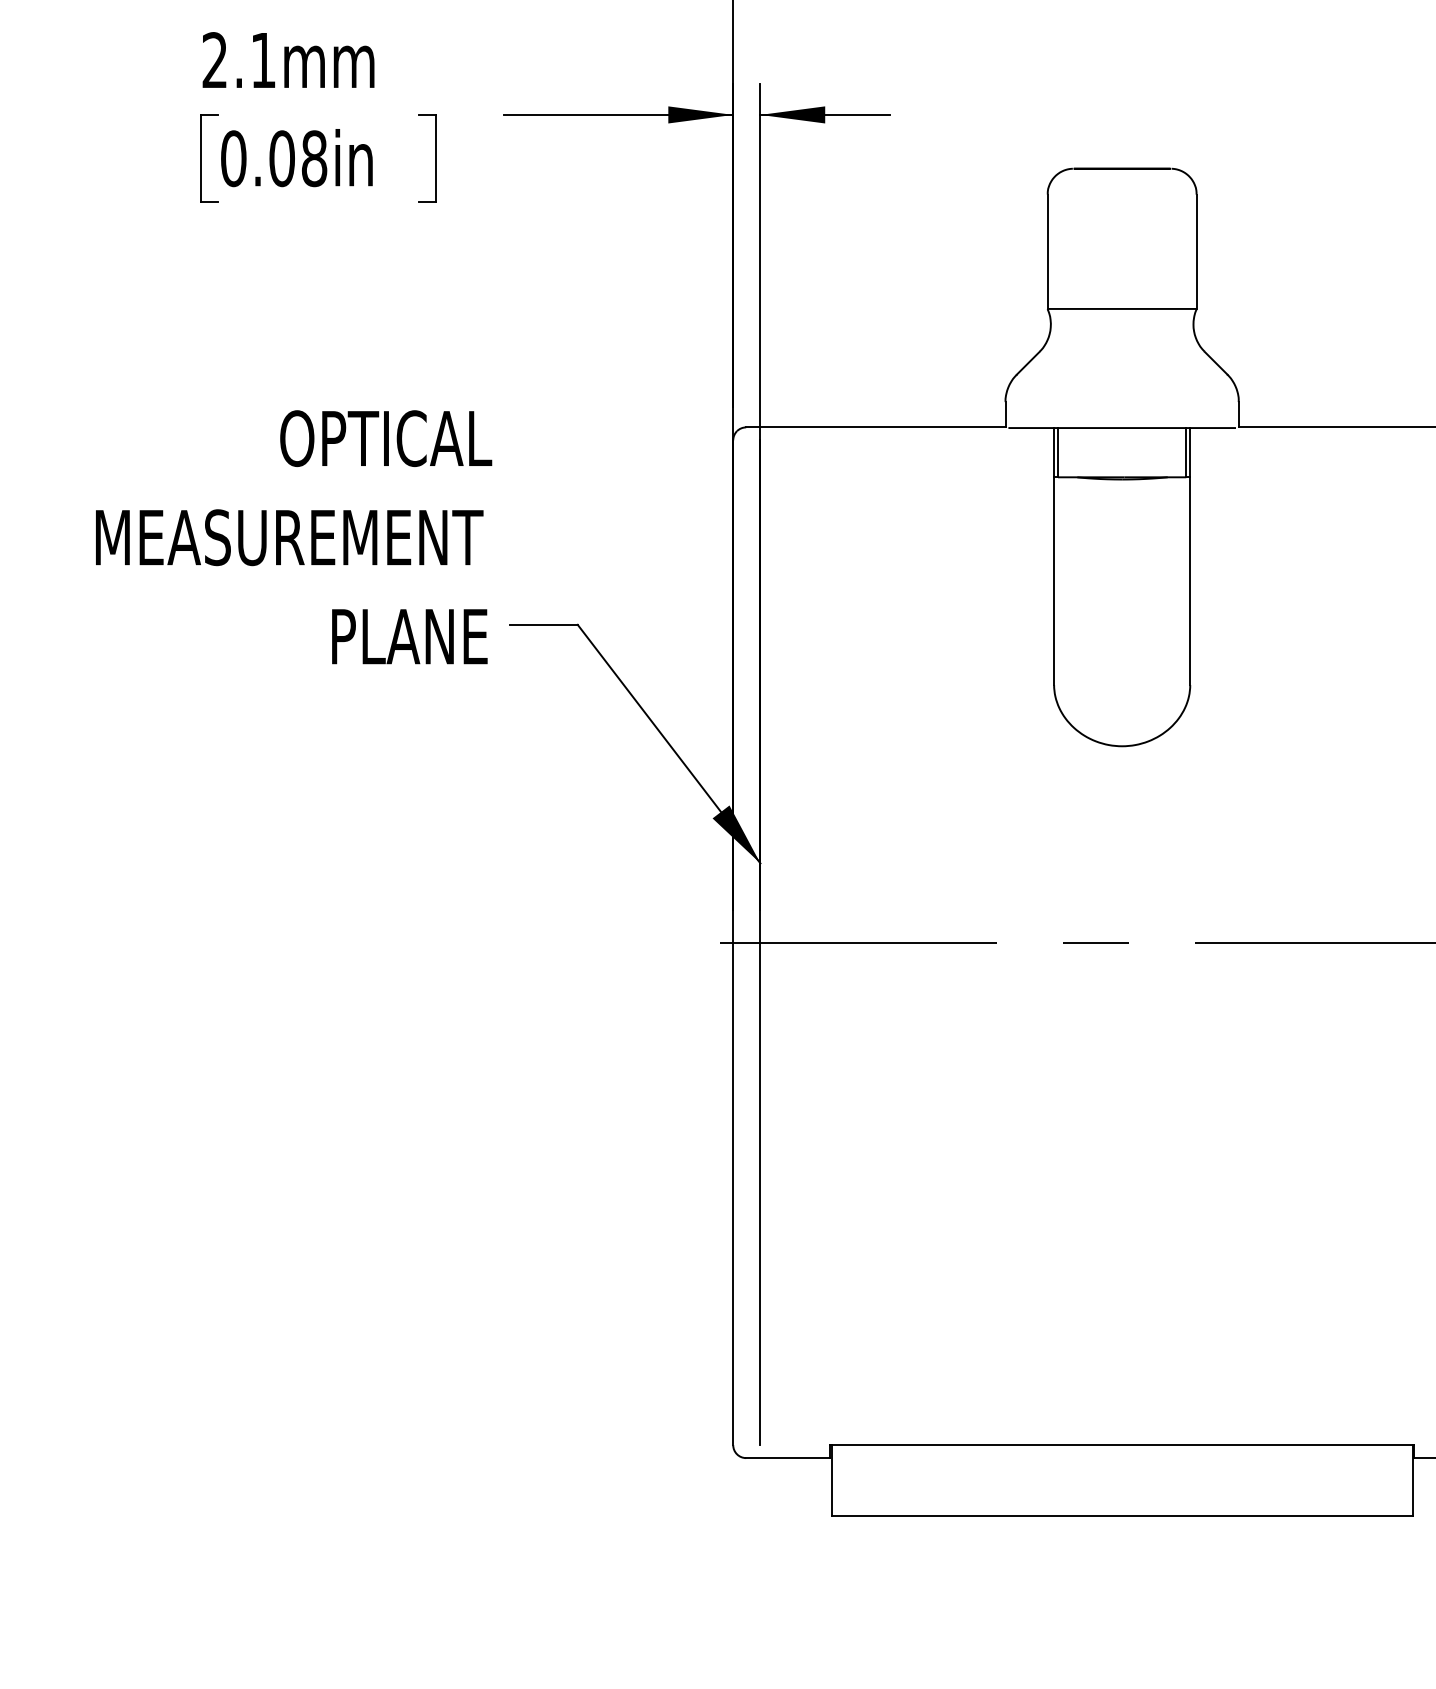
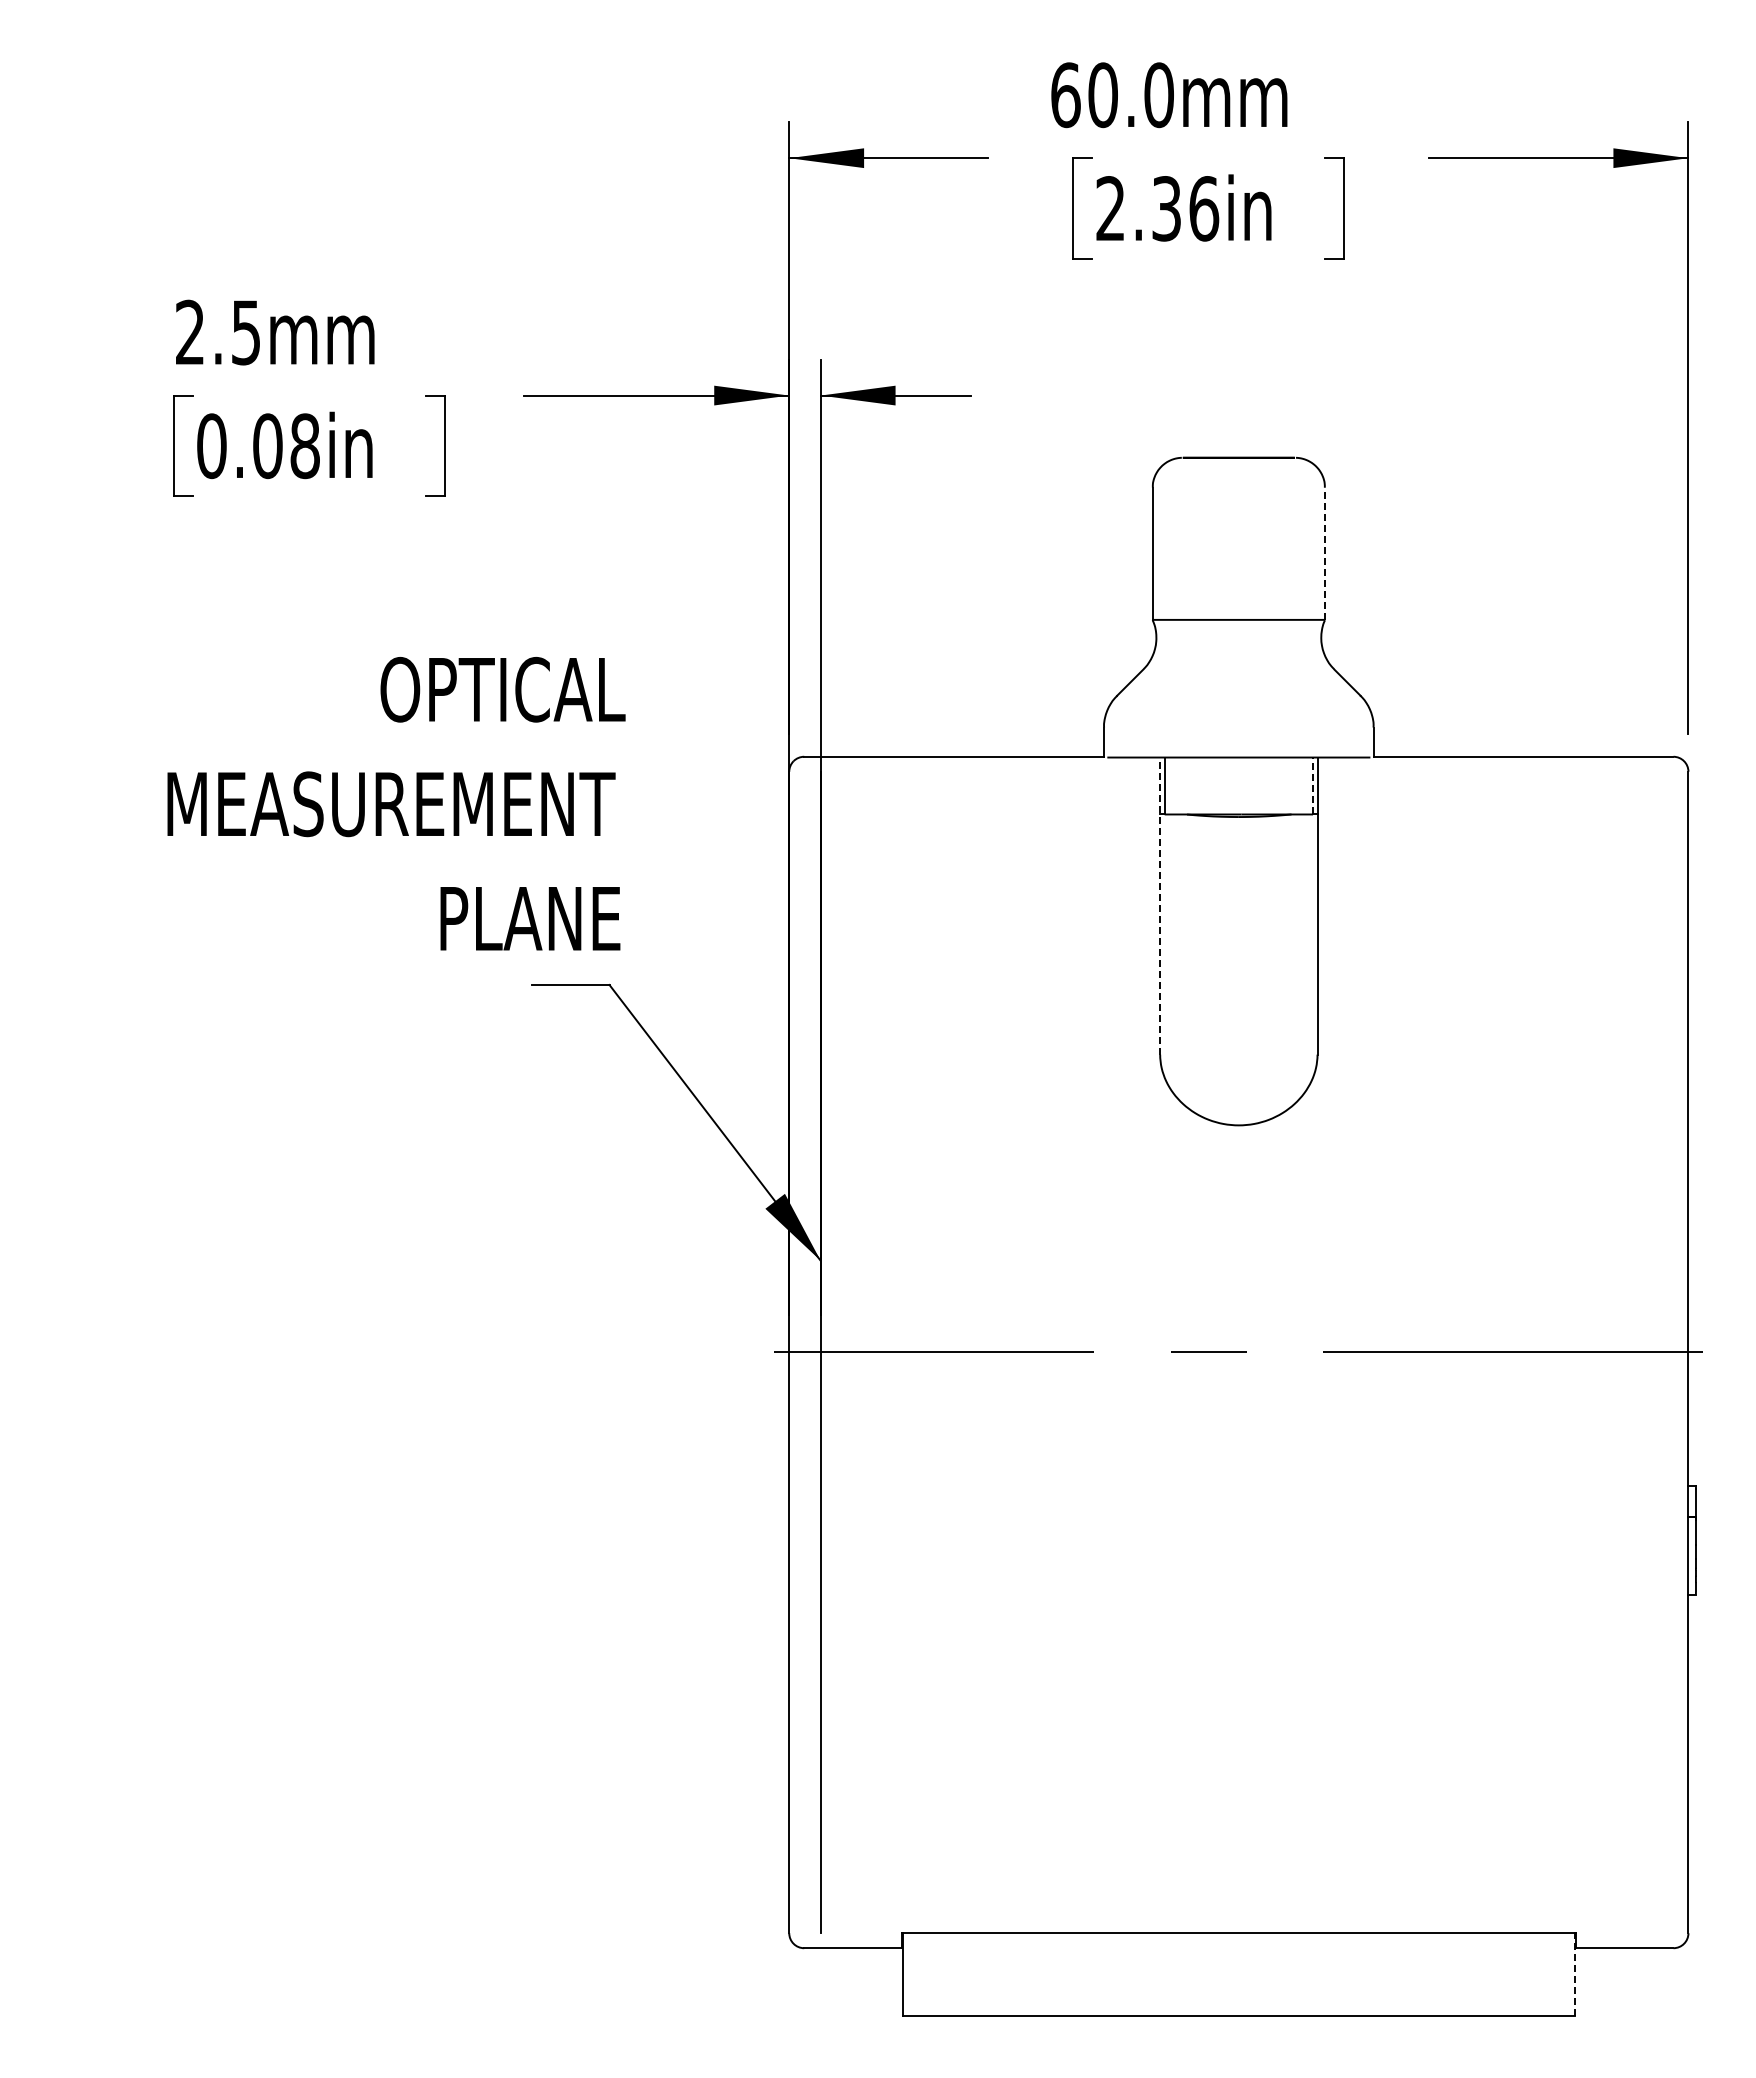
text: (262, 60) -> (245, 332), 2.1mm -> 2.5mm
line: (1197, 251) -> (1325, 553), solid -> dashed
line: (1186, 452) -> (1313, 785), solid -> dashed
text: (293, 537) -> (396, 803), moved
line: (1054, 556) -> (1160, 906), solid -> dashed
line: (1412, 1479) -> (1574, 1973), solid -> dashed

